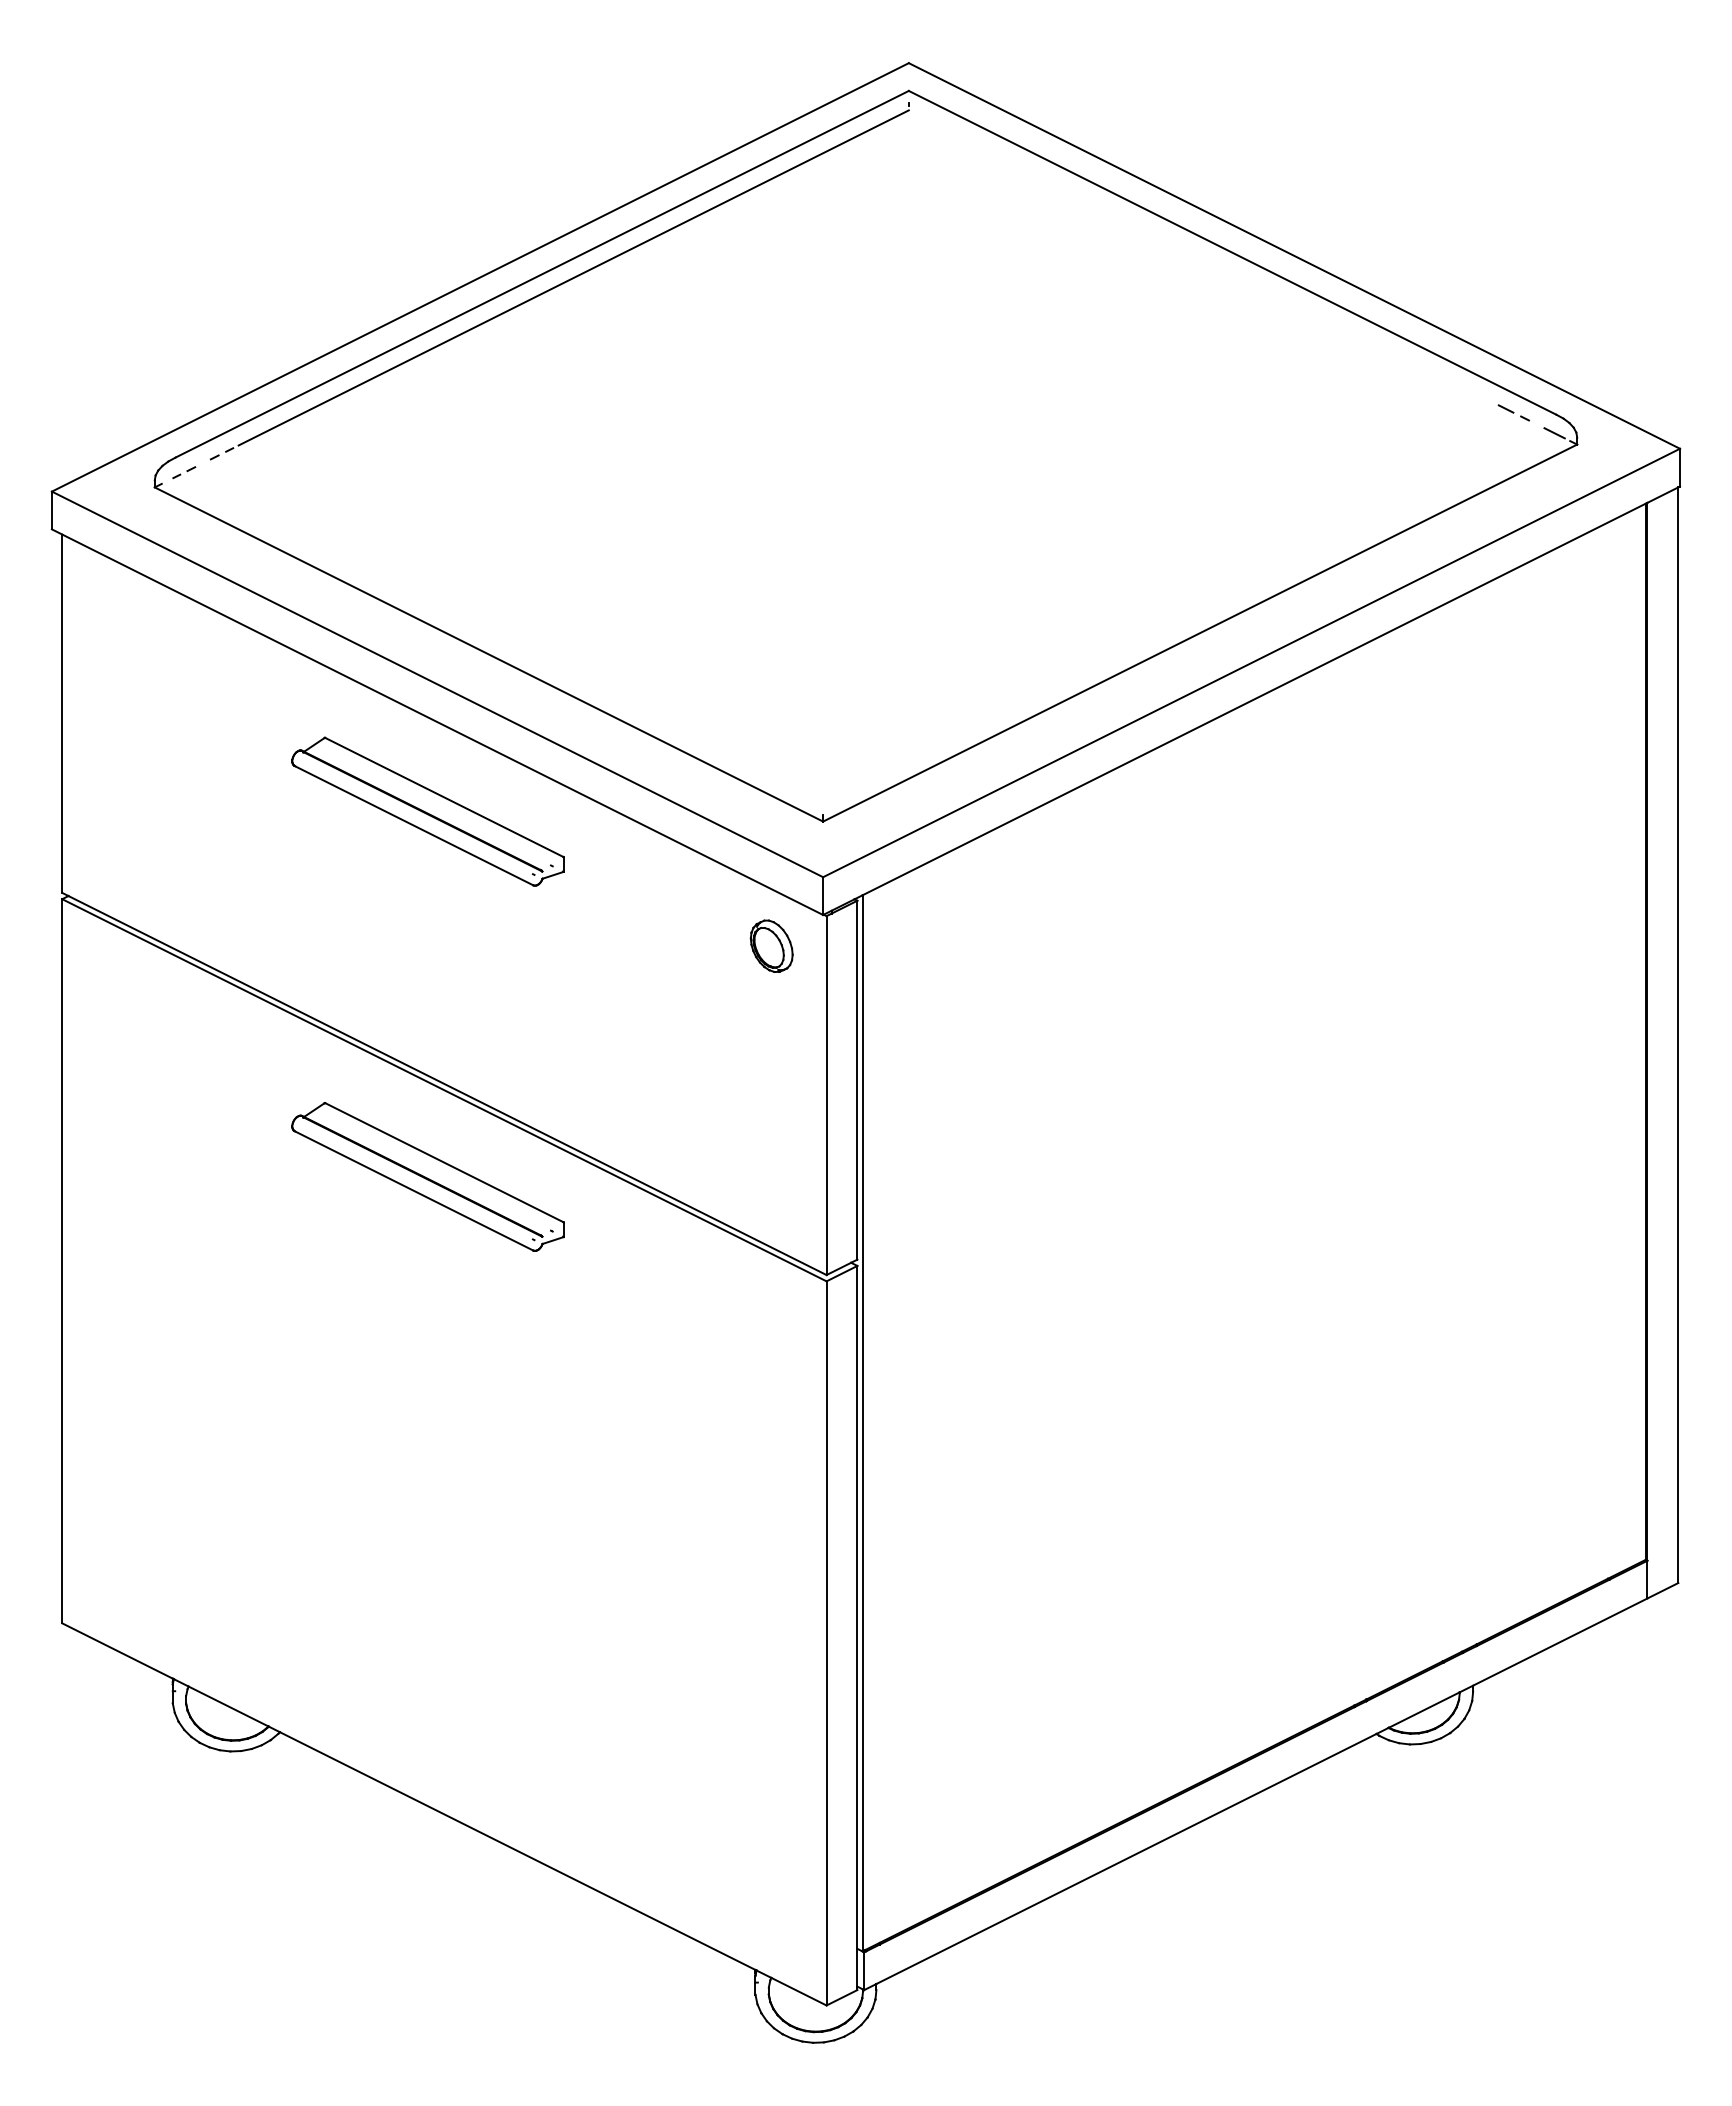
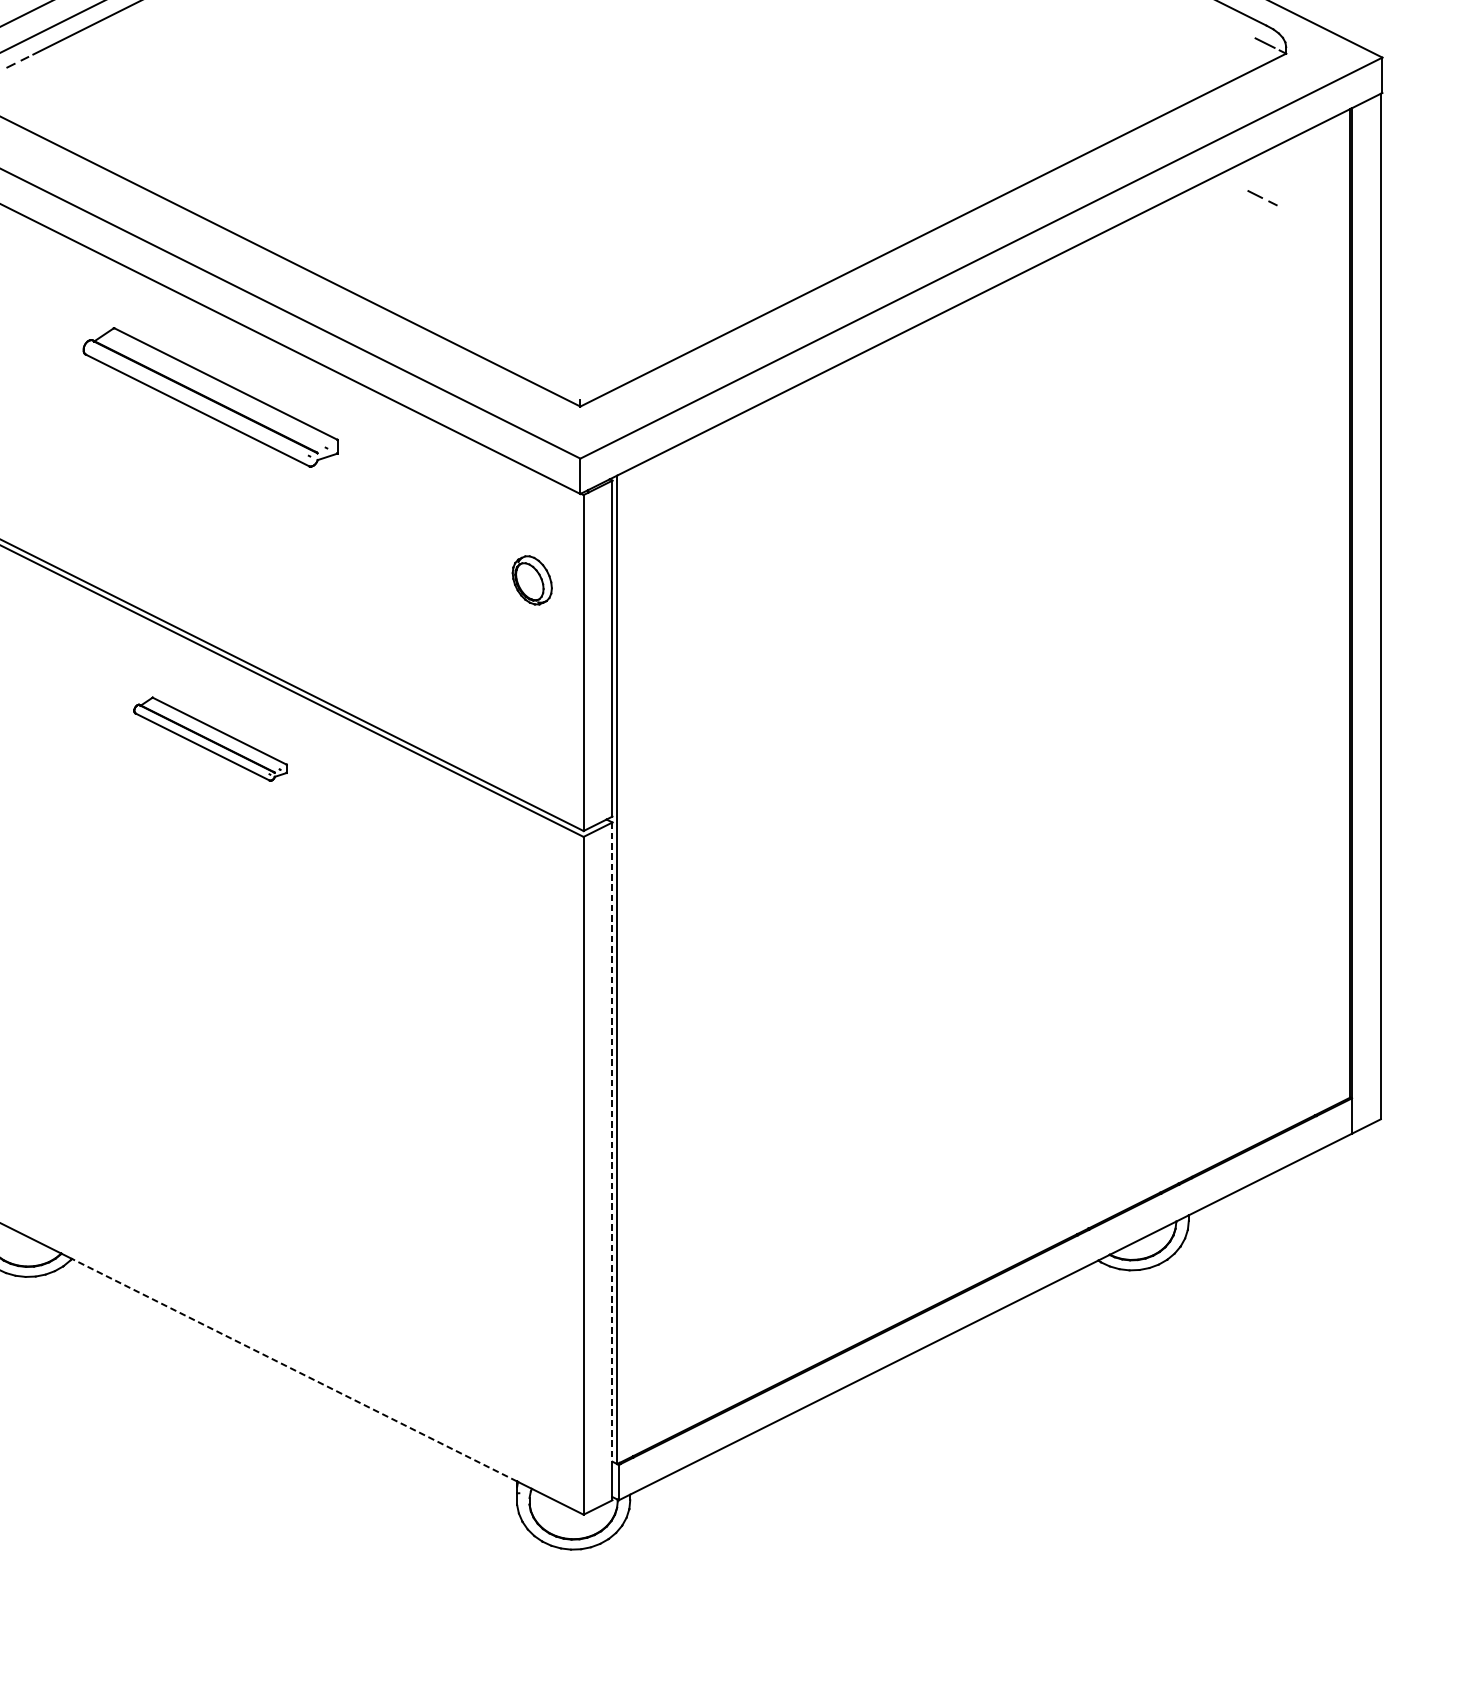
line: (1513, 412) -> (1262, 197), moved
part: (771, 945) -> (532, 579), moved
part: (427, 1176) -> (210, 738), size x0.6
line: (857, 1607) -> (612, 1142), solid -> dashed
line: (517, 1851) -> (294, 1370), solid -> dashed

